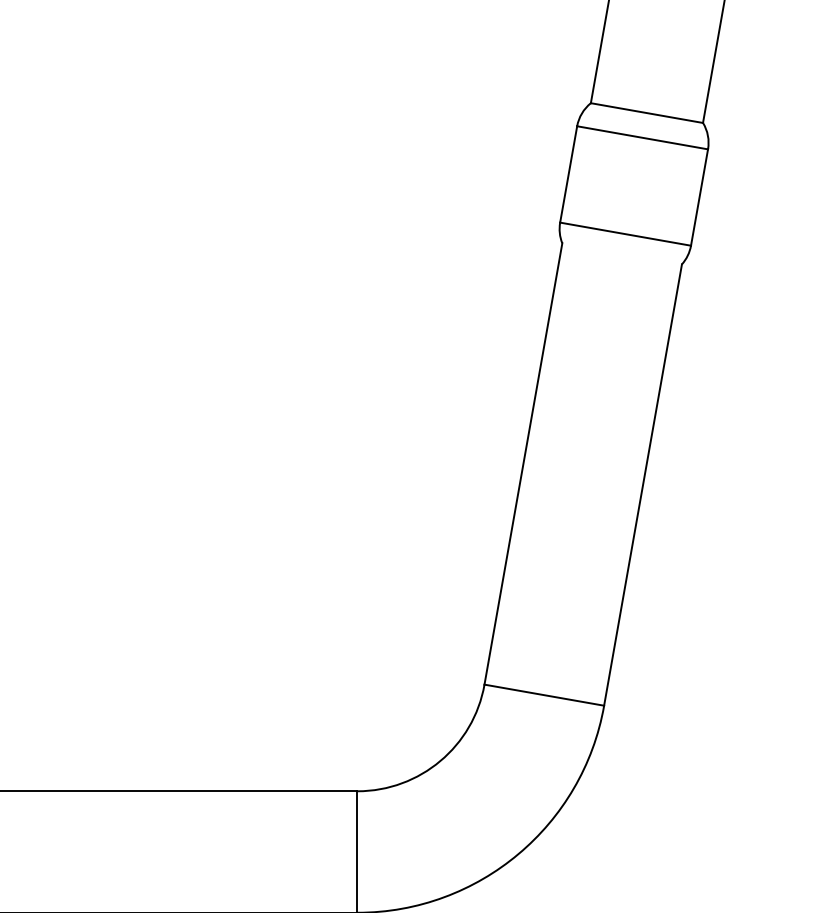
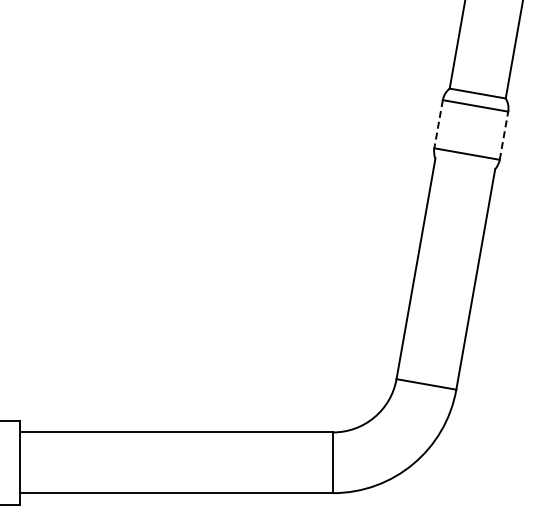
line: (568, 175) -> (438, 124), solid -> dashed
line: (700, 197) -> (504, 135), solid -> dashed

